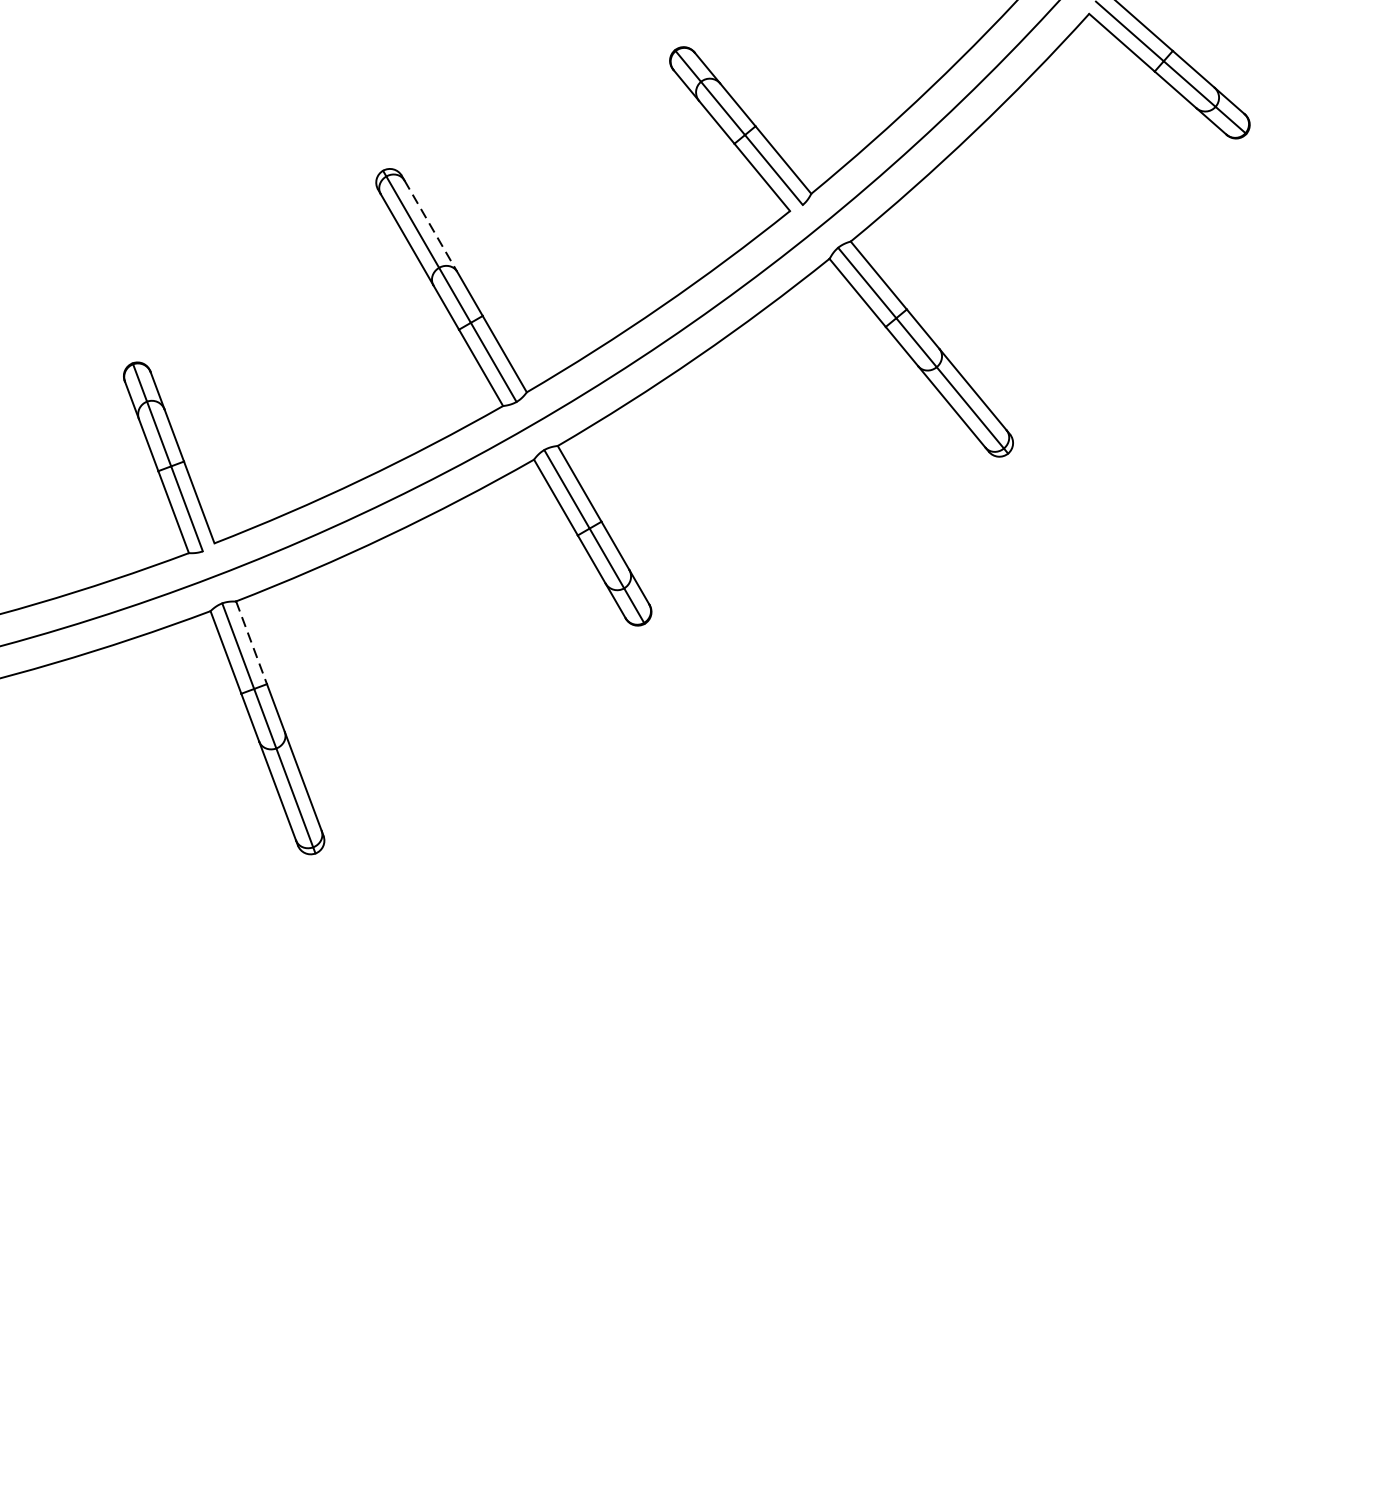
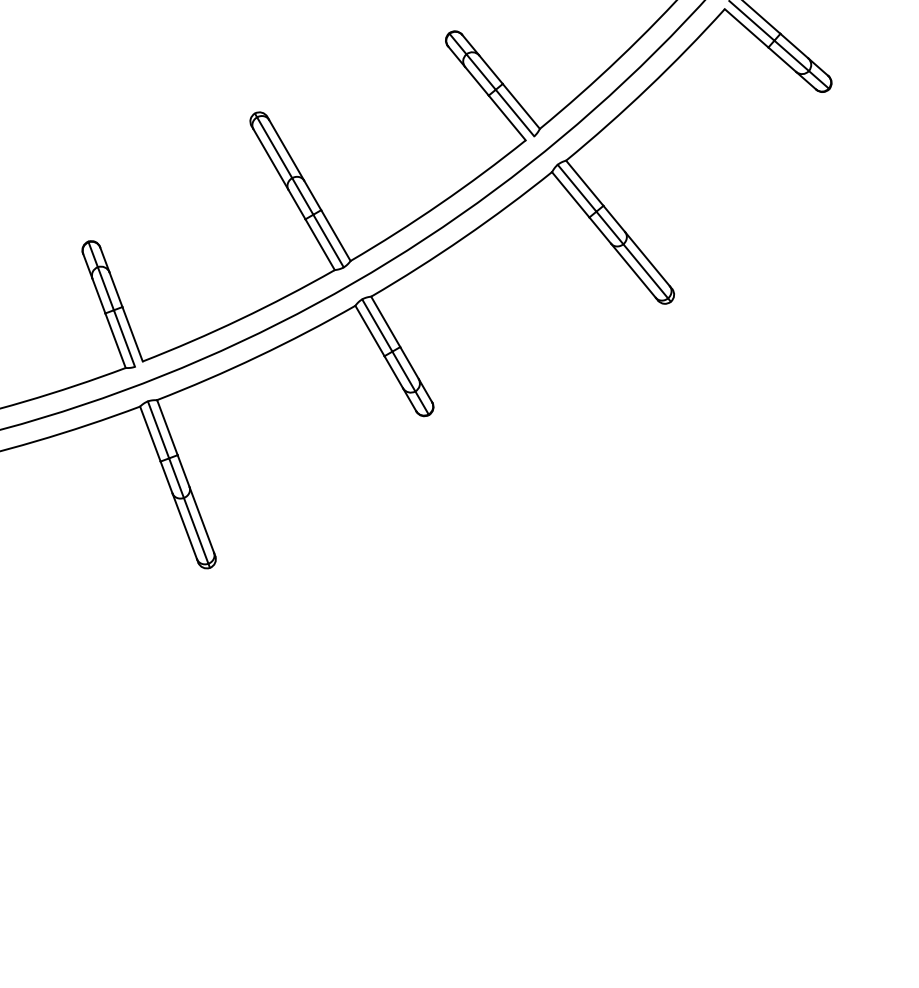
line: (430, 226) -> (286, 150), dashed -> solid
line: (251, 644) -> (167, 428), dashed -> solid

